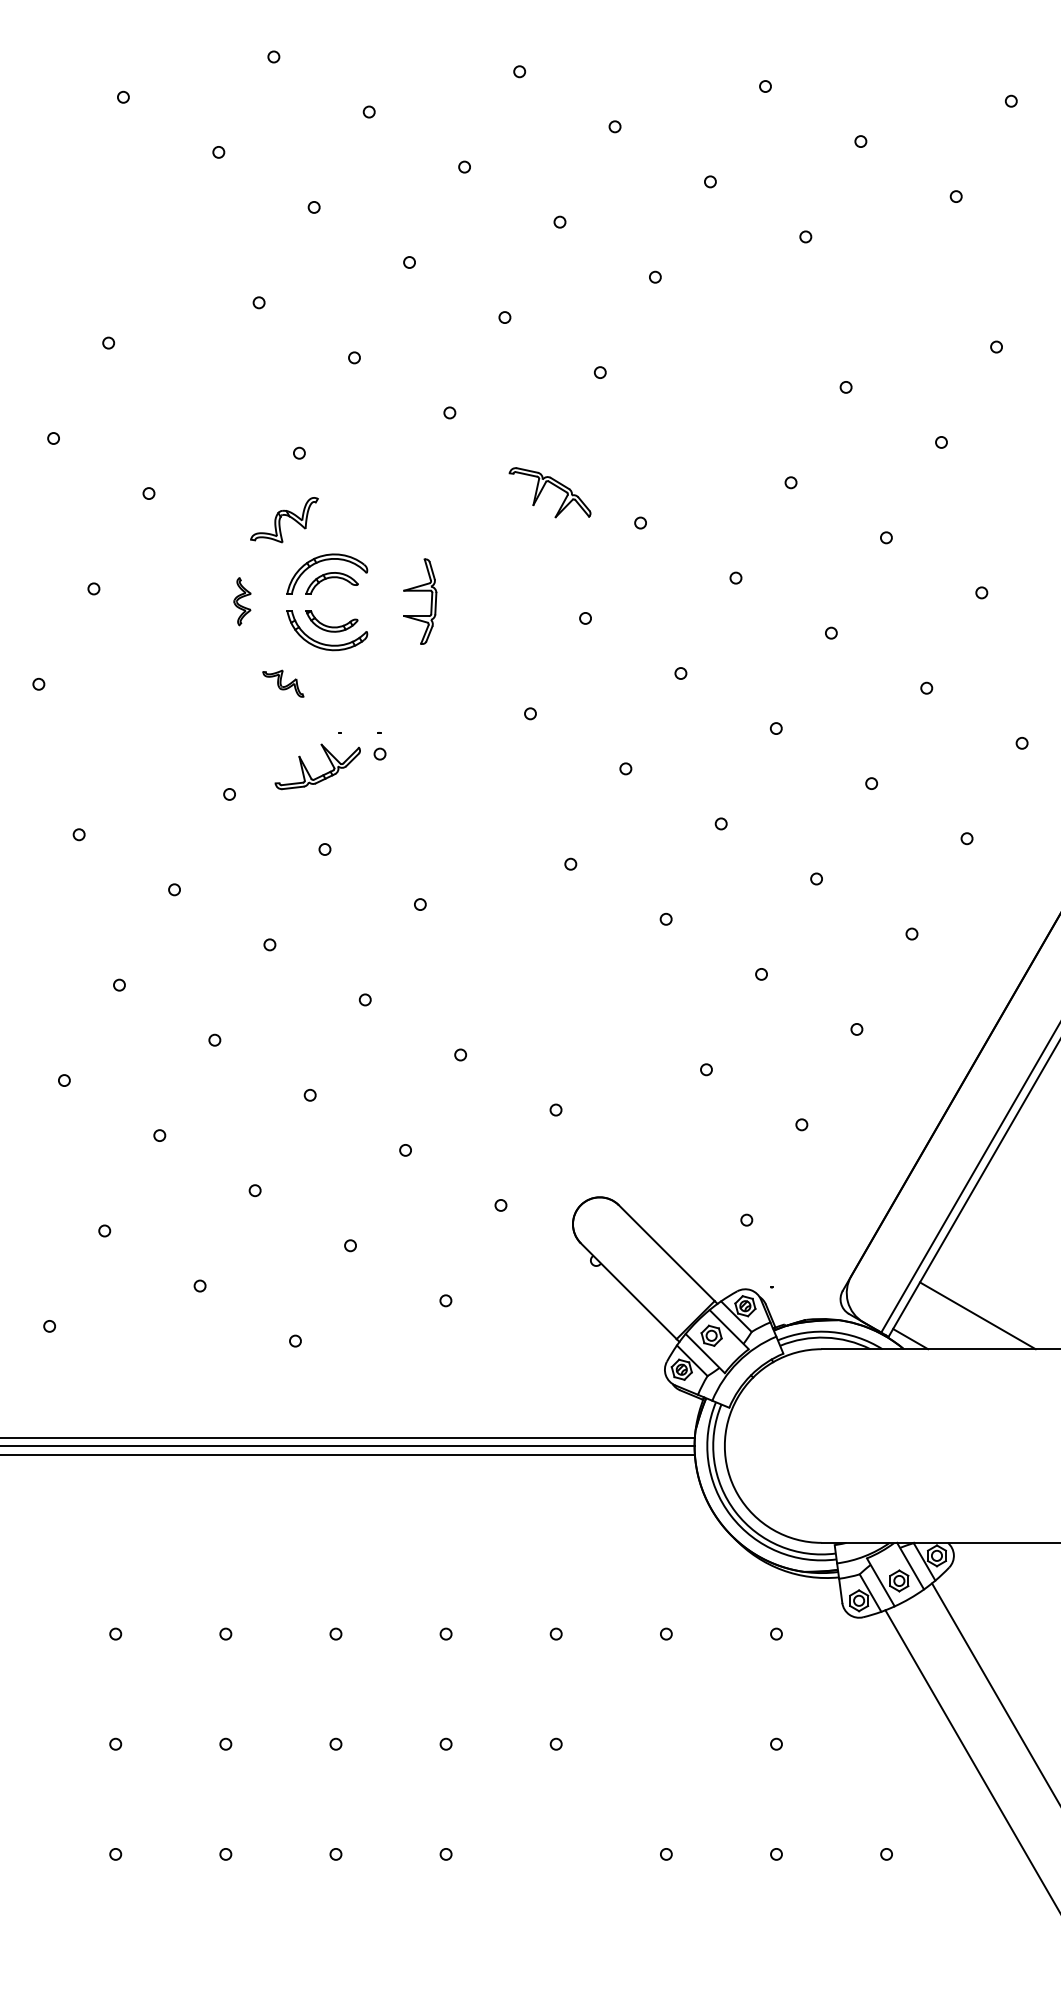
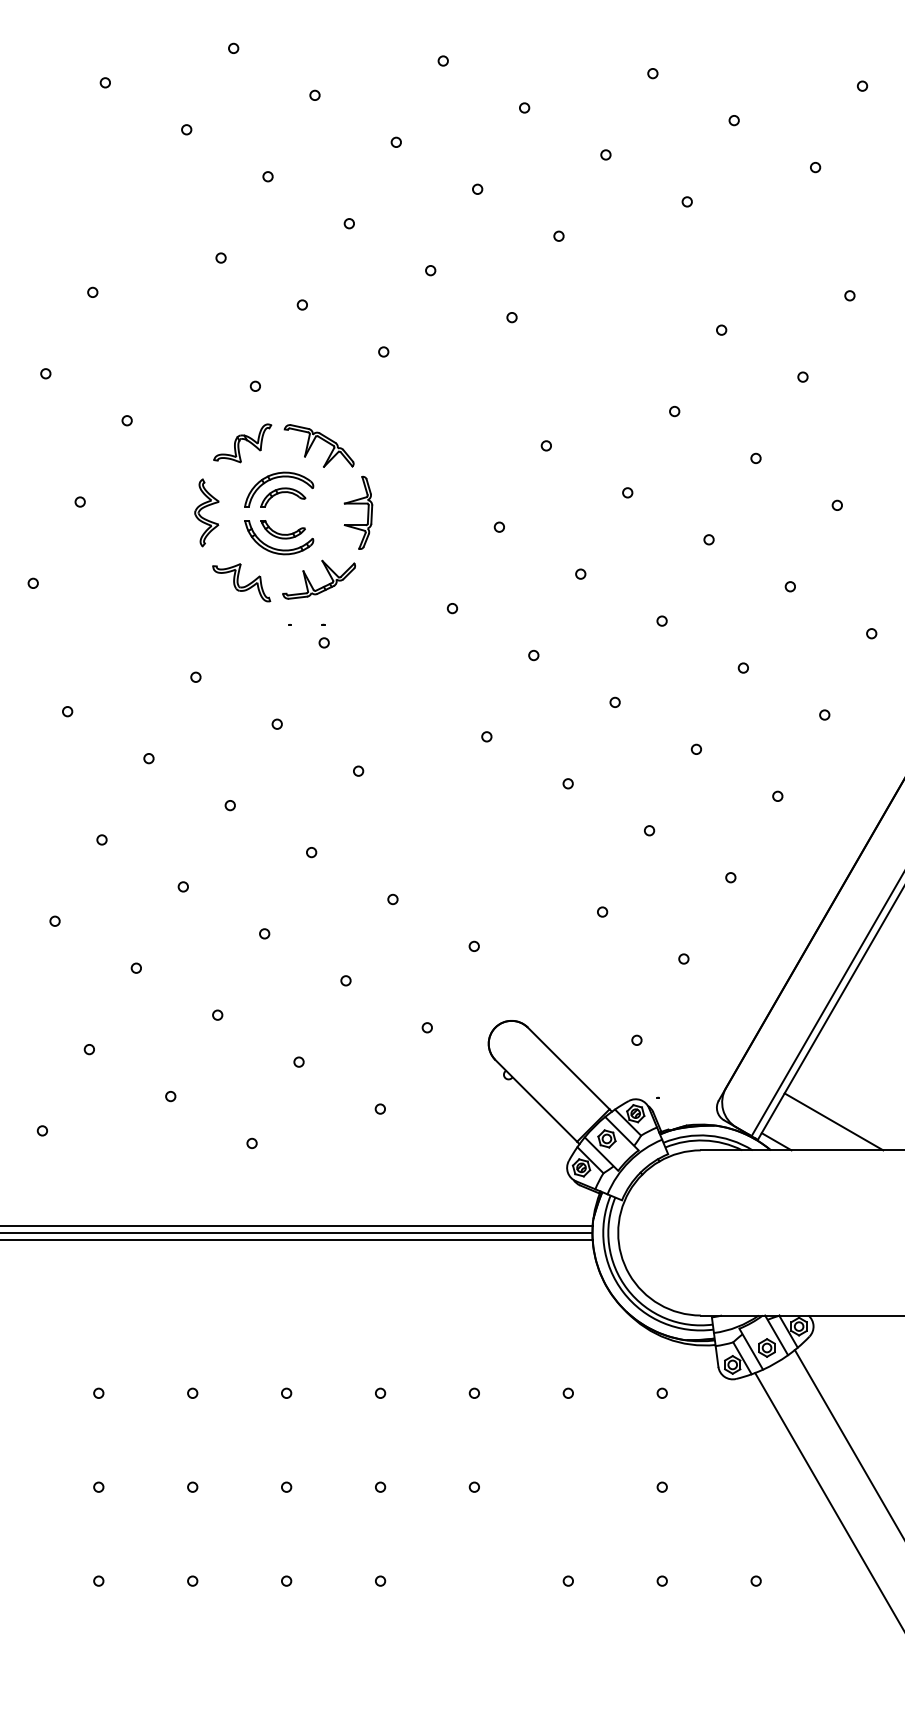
part: (549, 492) -> (318, 445), moved
part: (242, 601) -> (206, 512), size x1.67
part: (283, 683) -> (241, 582), size x1.67
part: (308, 771) -> (311, 583), moved

